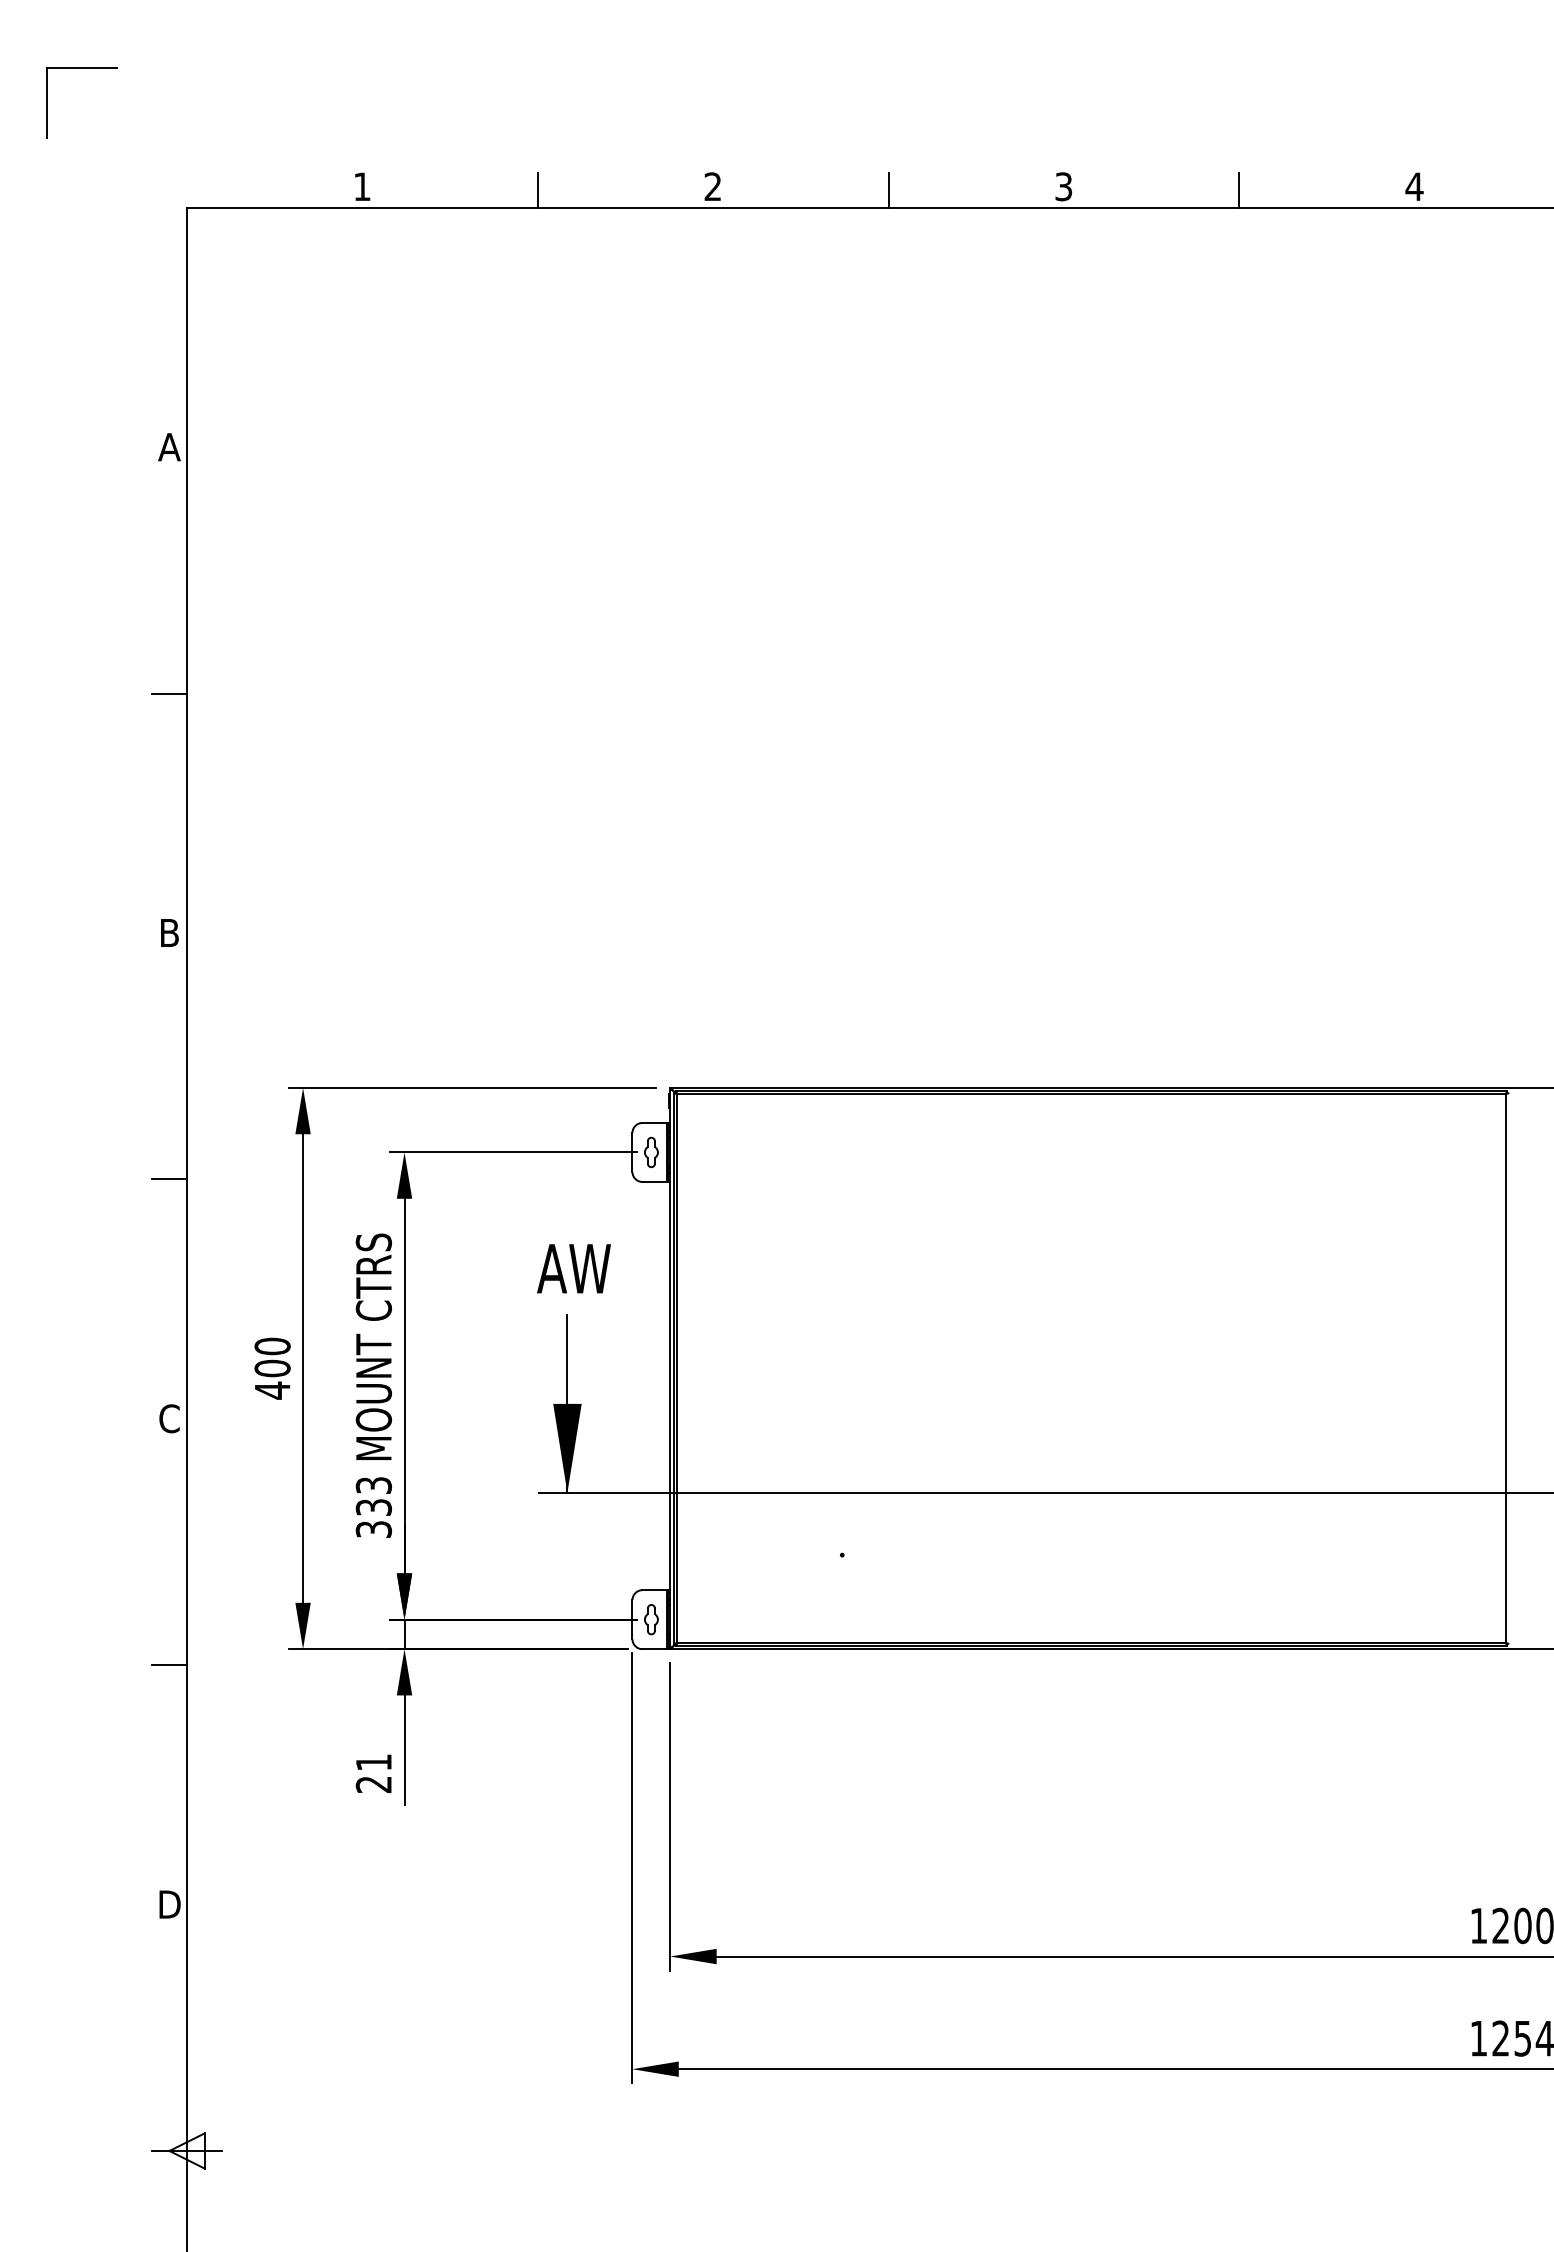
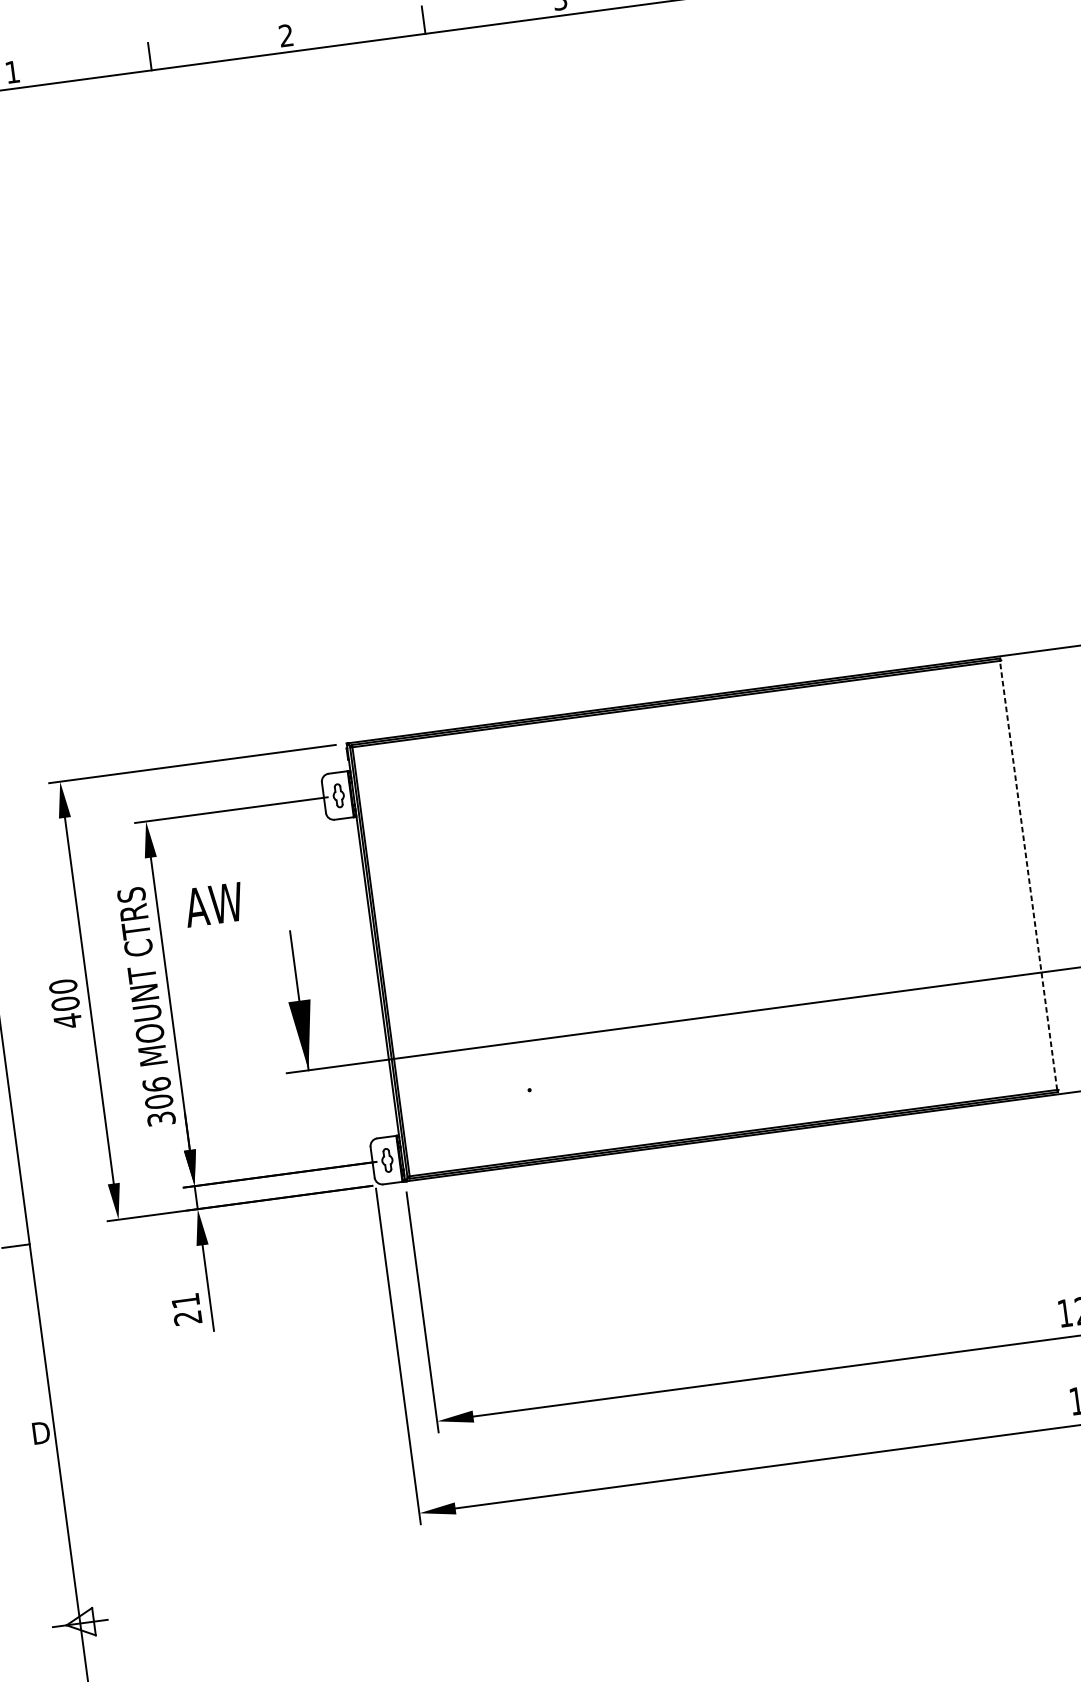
text: (573, 1268) -> (213, 904), moved
line: (1506, 1368) -> (1028, 875), solid -> dashed
text: (373, 1496) -> (157, 1093), 333 -> 306

